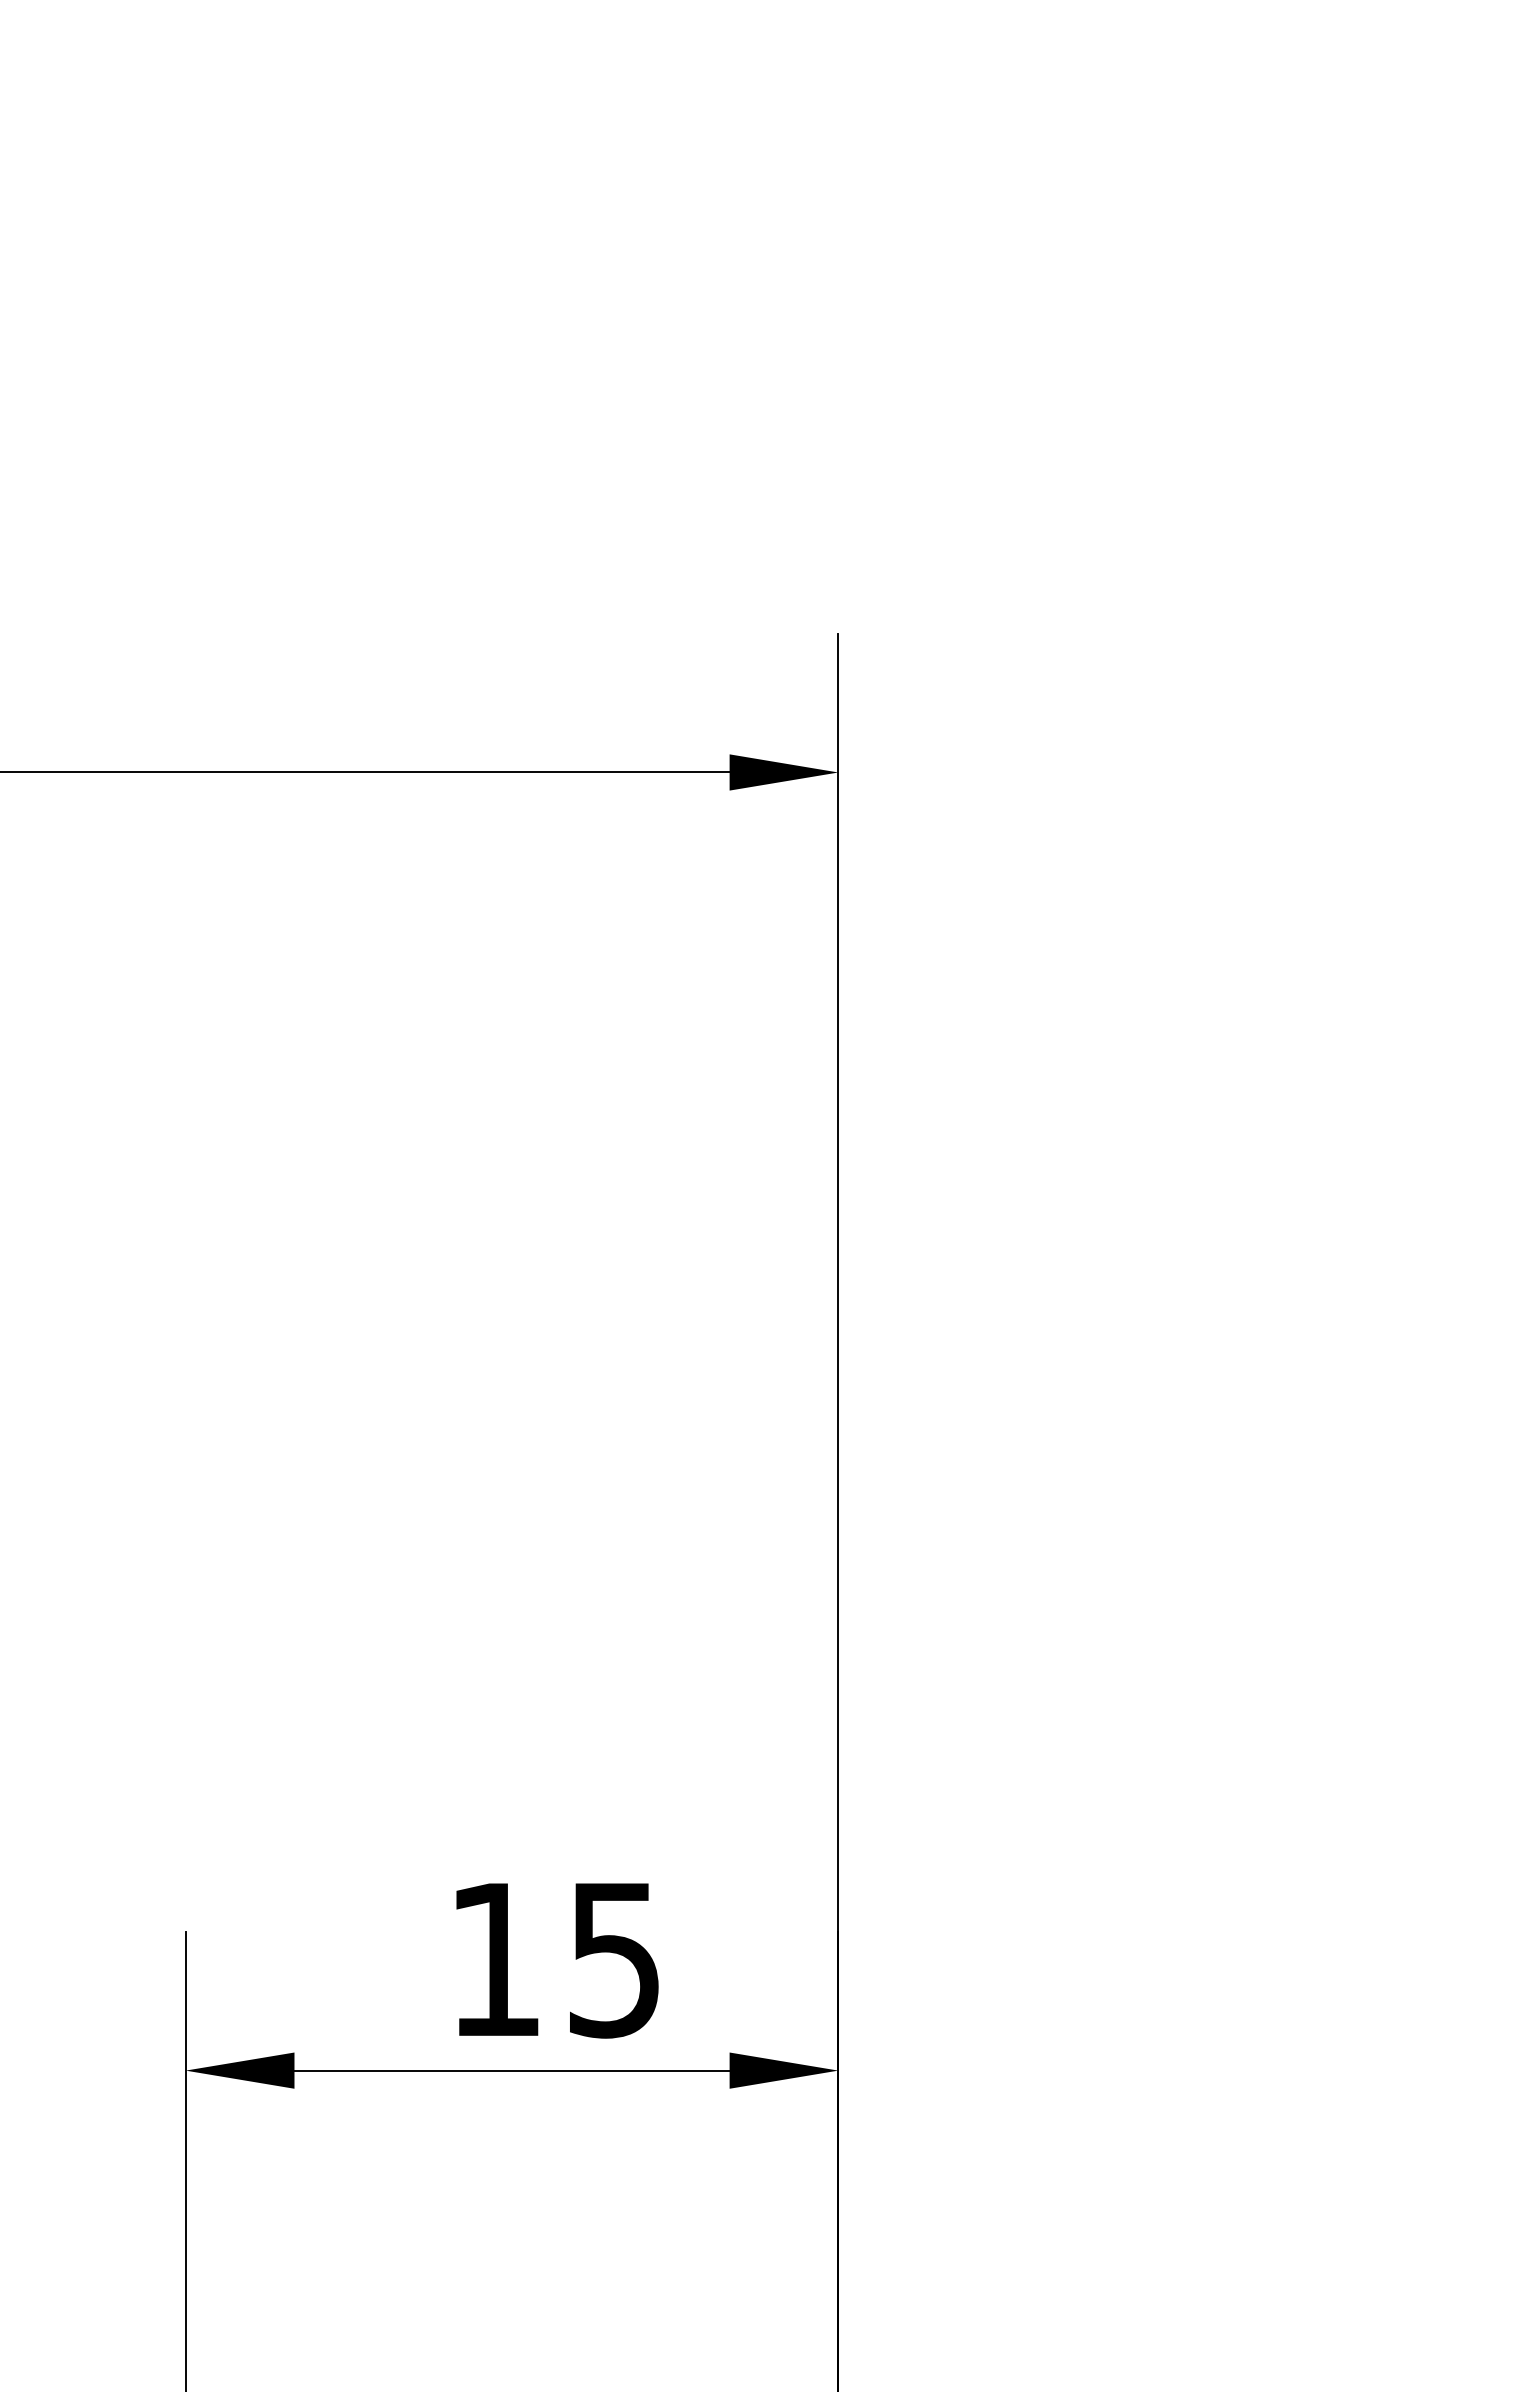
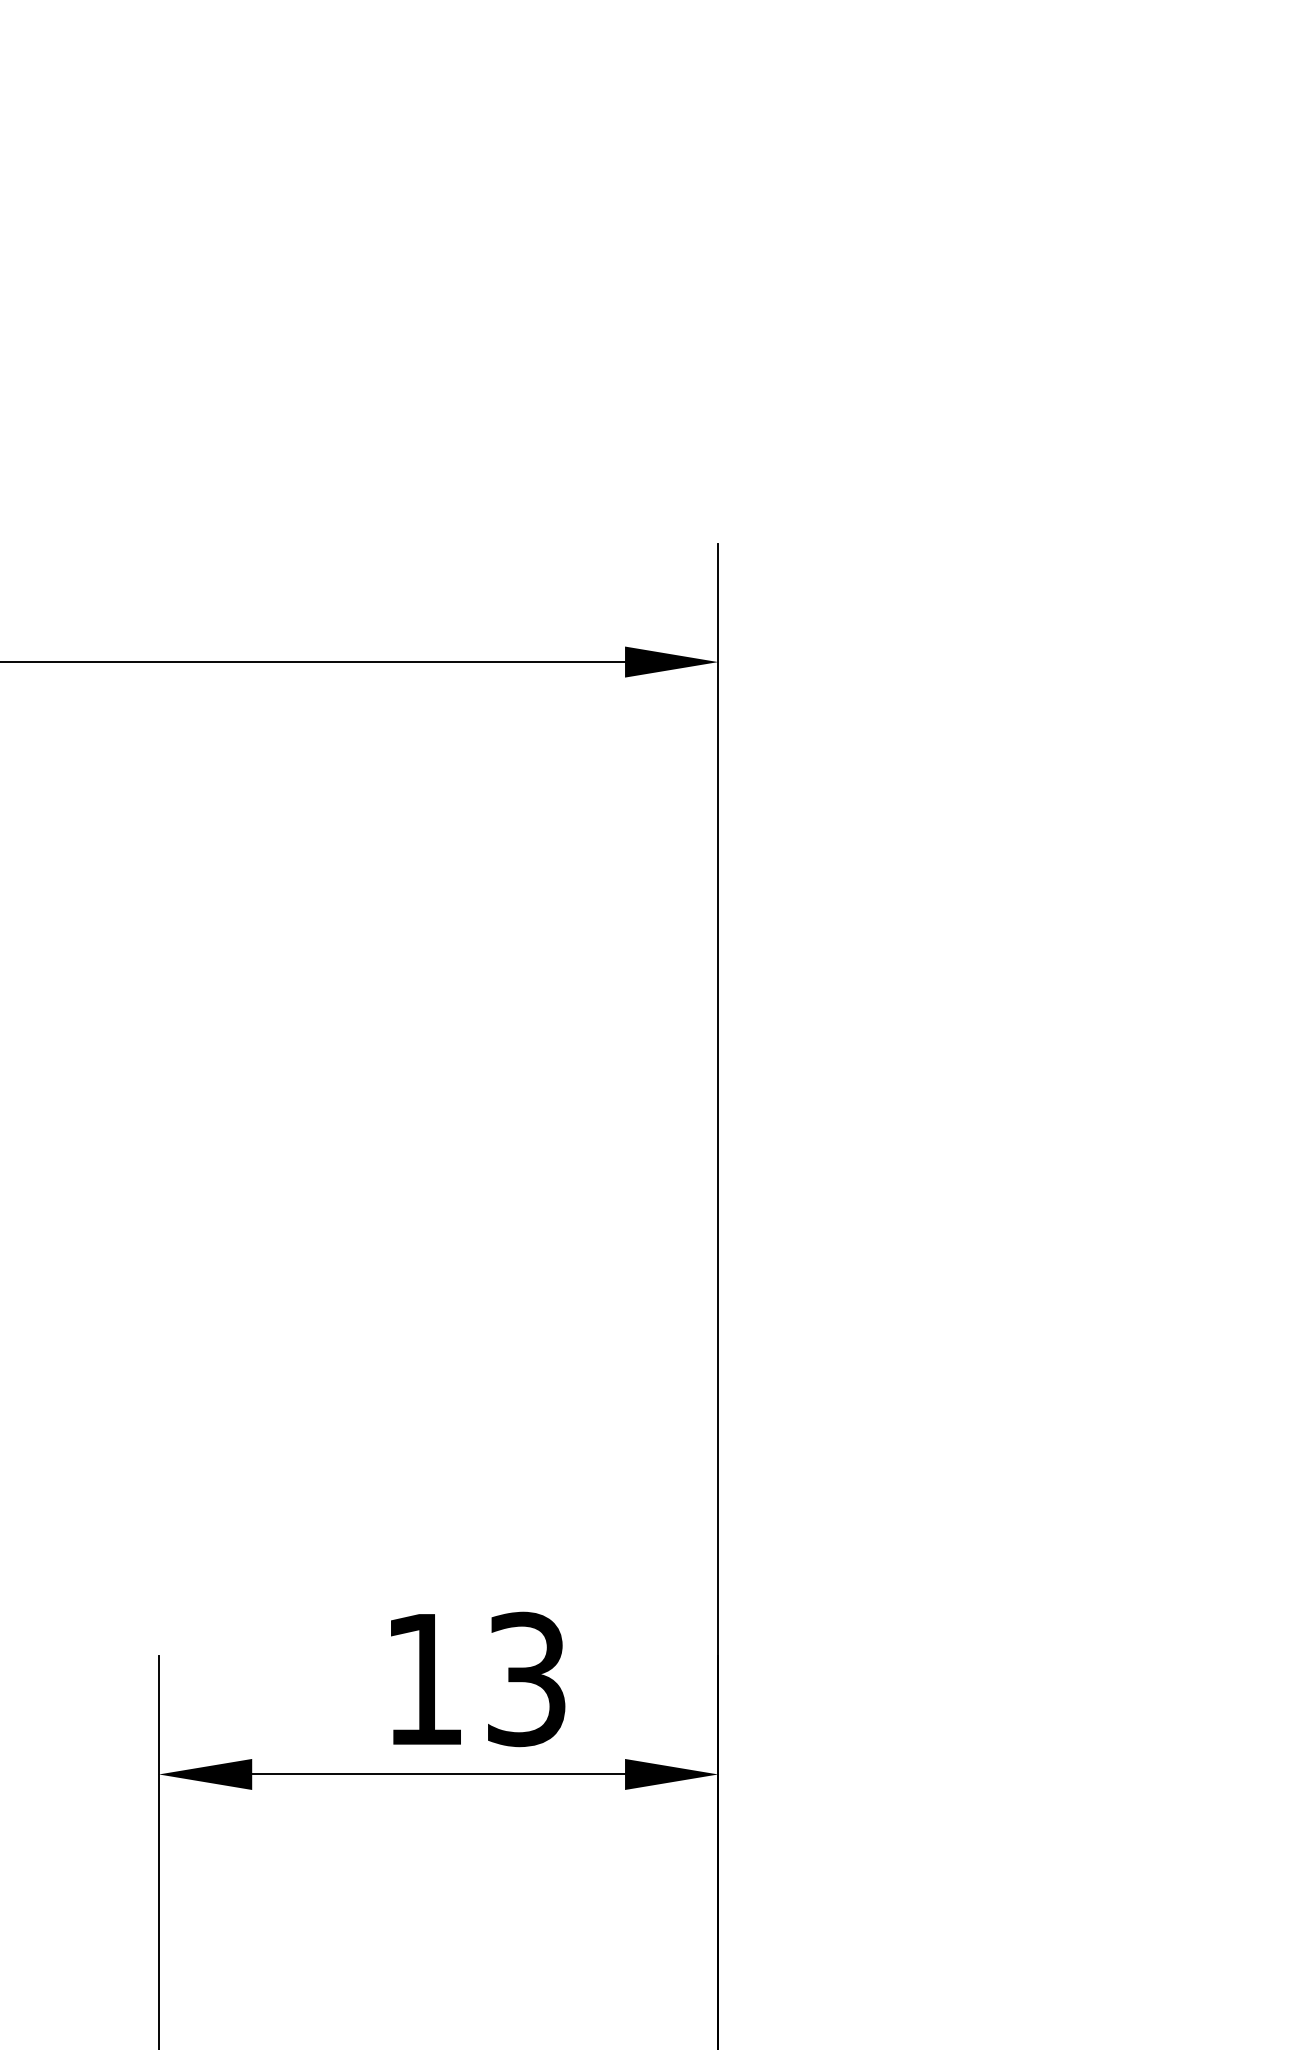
text: (614, 1958) -> (526, 1678), 15 -> 13

